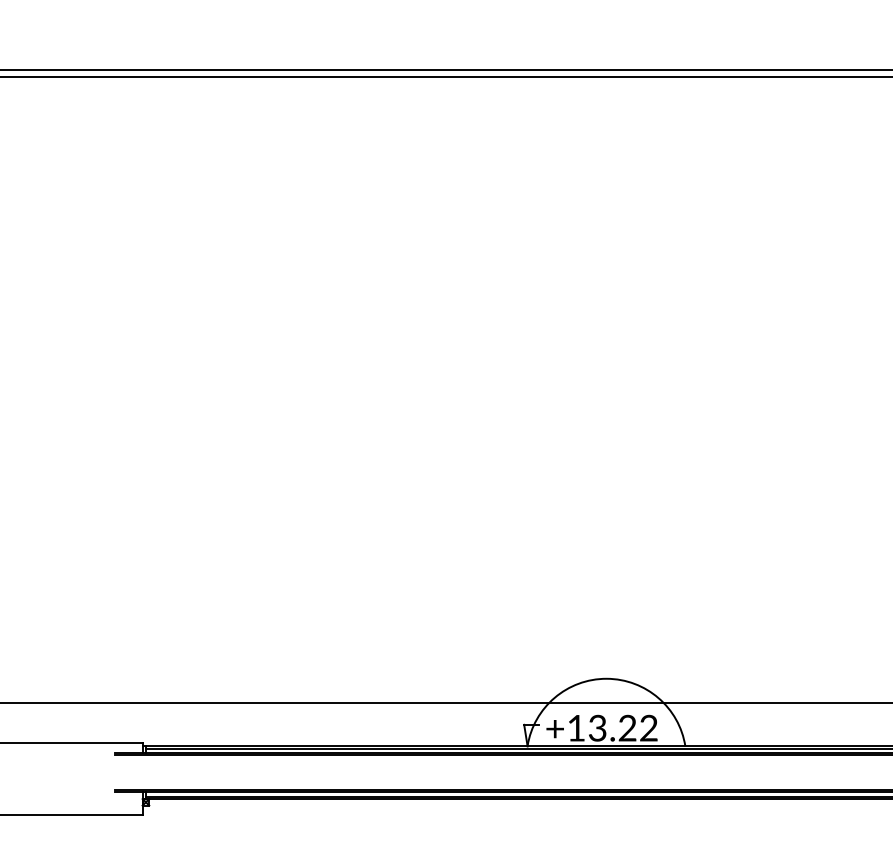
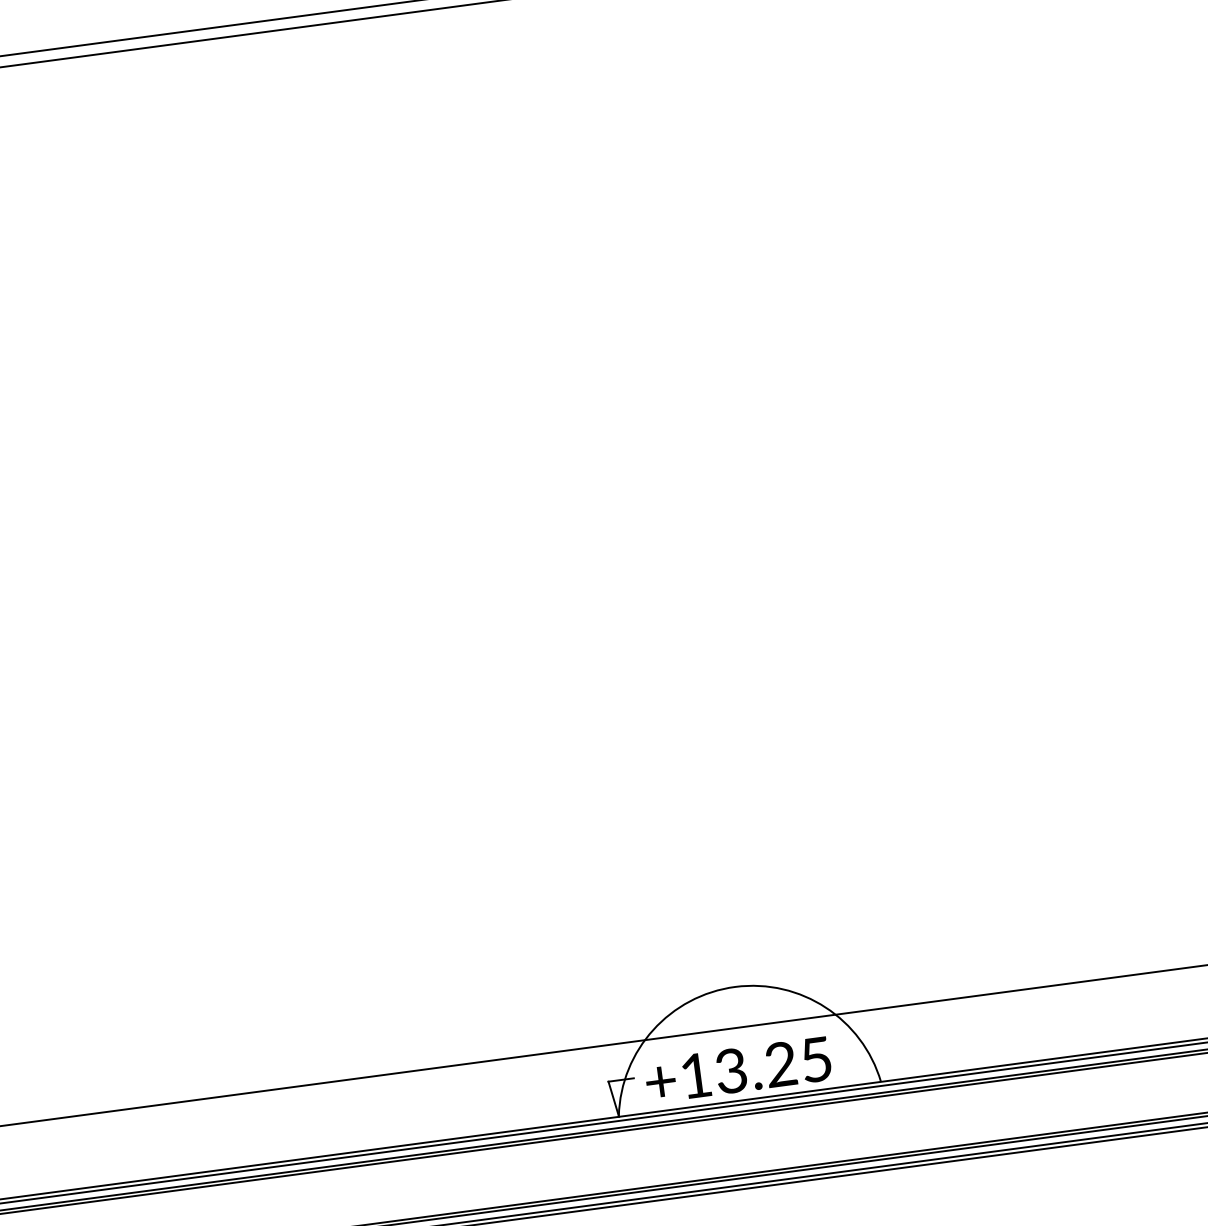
text: (648, 727) -> (815, 1058), +13.22 -> +13.25

